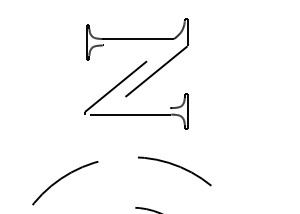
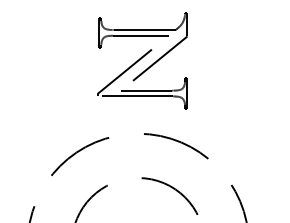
line: (135, 45) -> (141, 35), added
line: (140, 107) -> (146, 90), added

